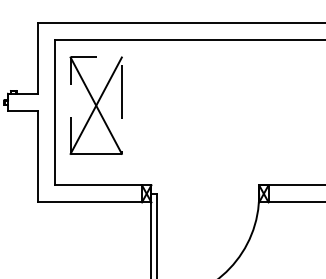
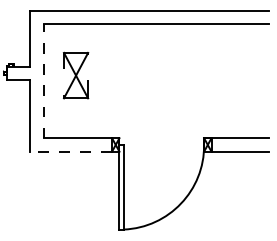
part: (95, 105) -> (75, 75), size x0.6
line: (54, 113) -> (43, 81), solid -> dashed
line: (89, 202) -> (70, 151), solid -> dashed

